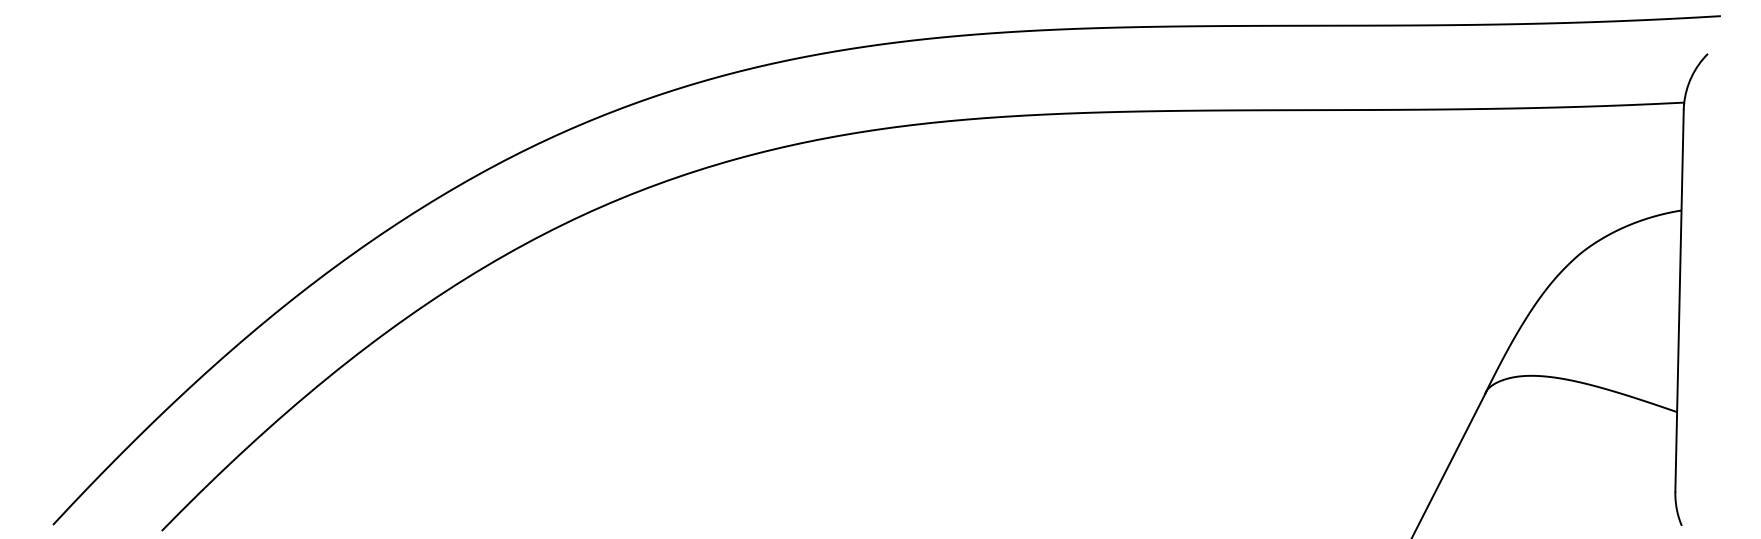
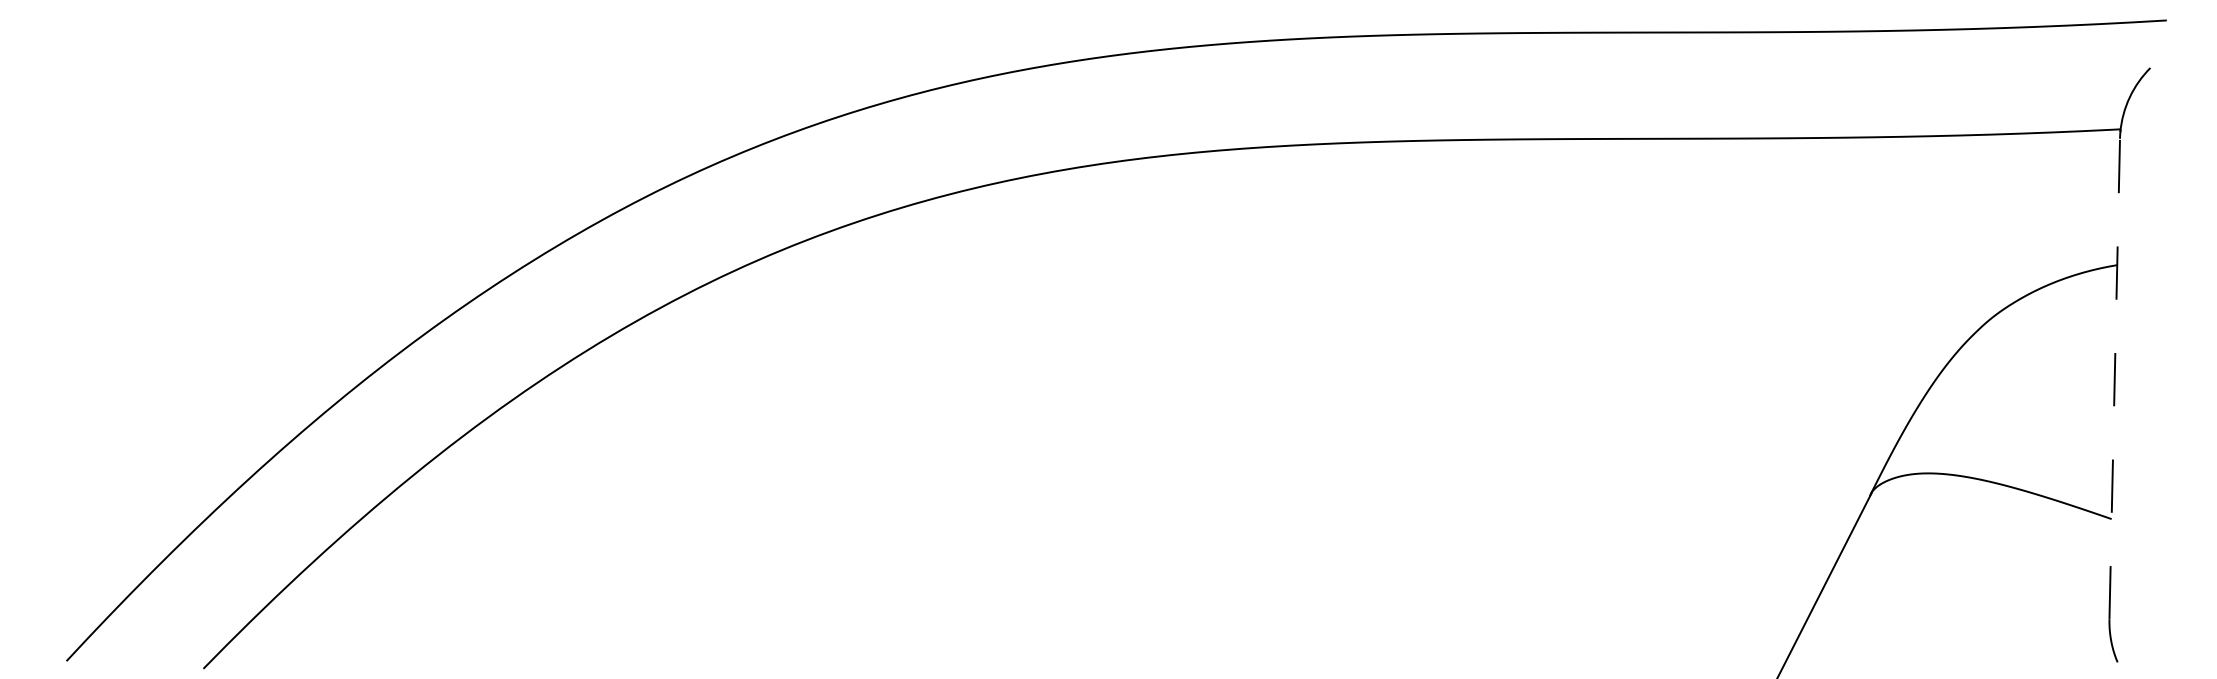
line: (1679, 300) -> (2114, 378), solid -> dashed

